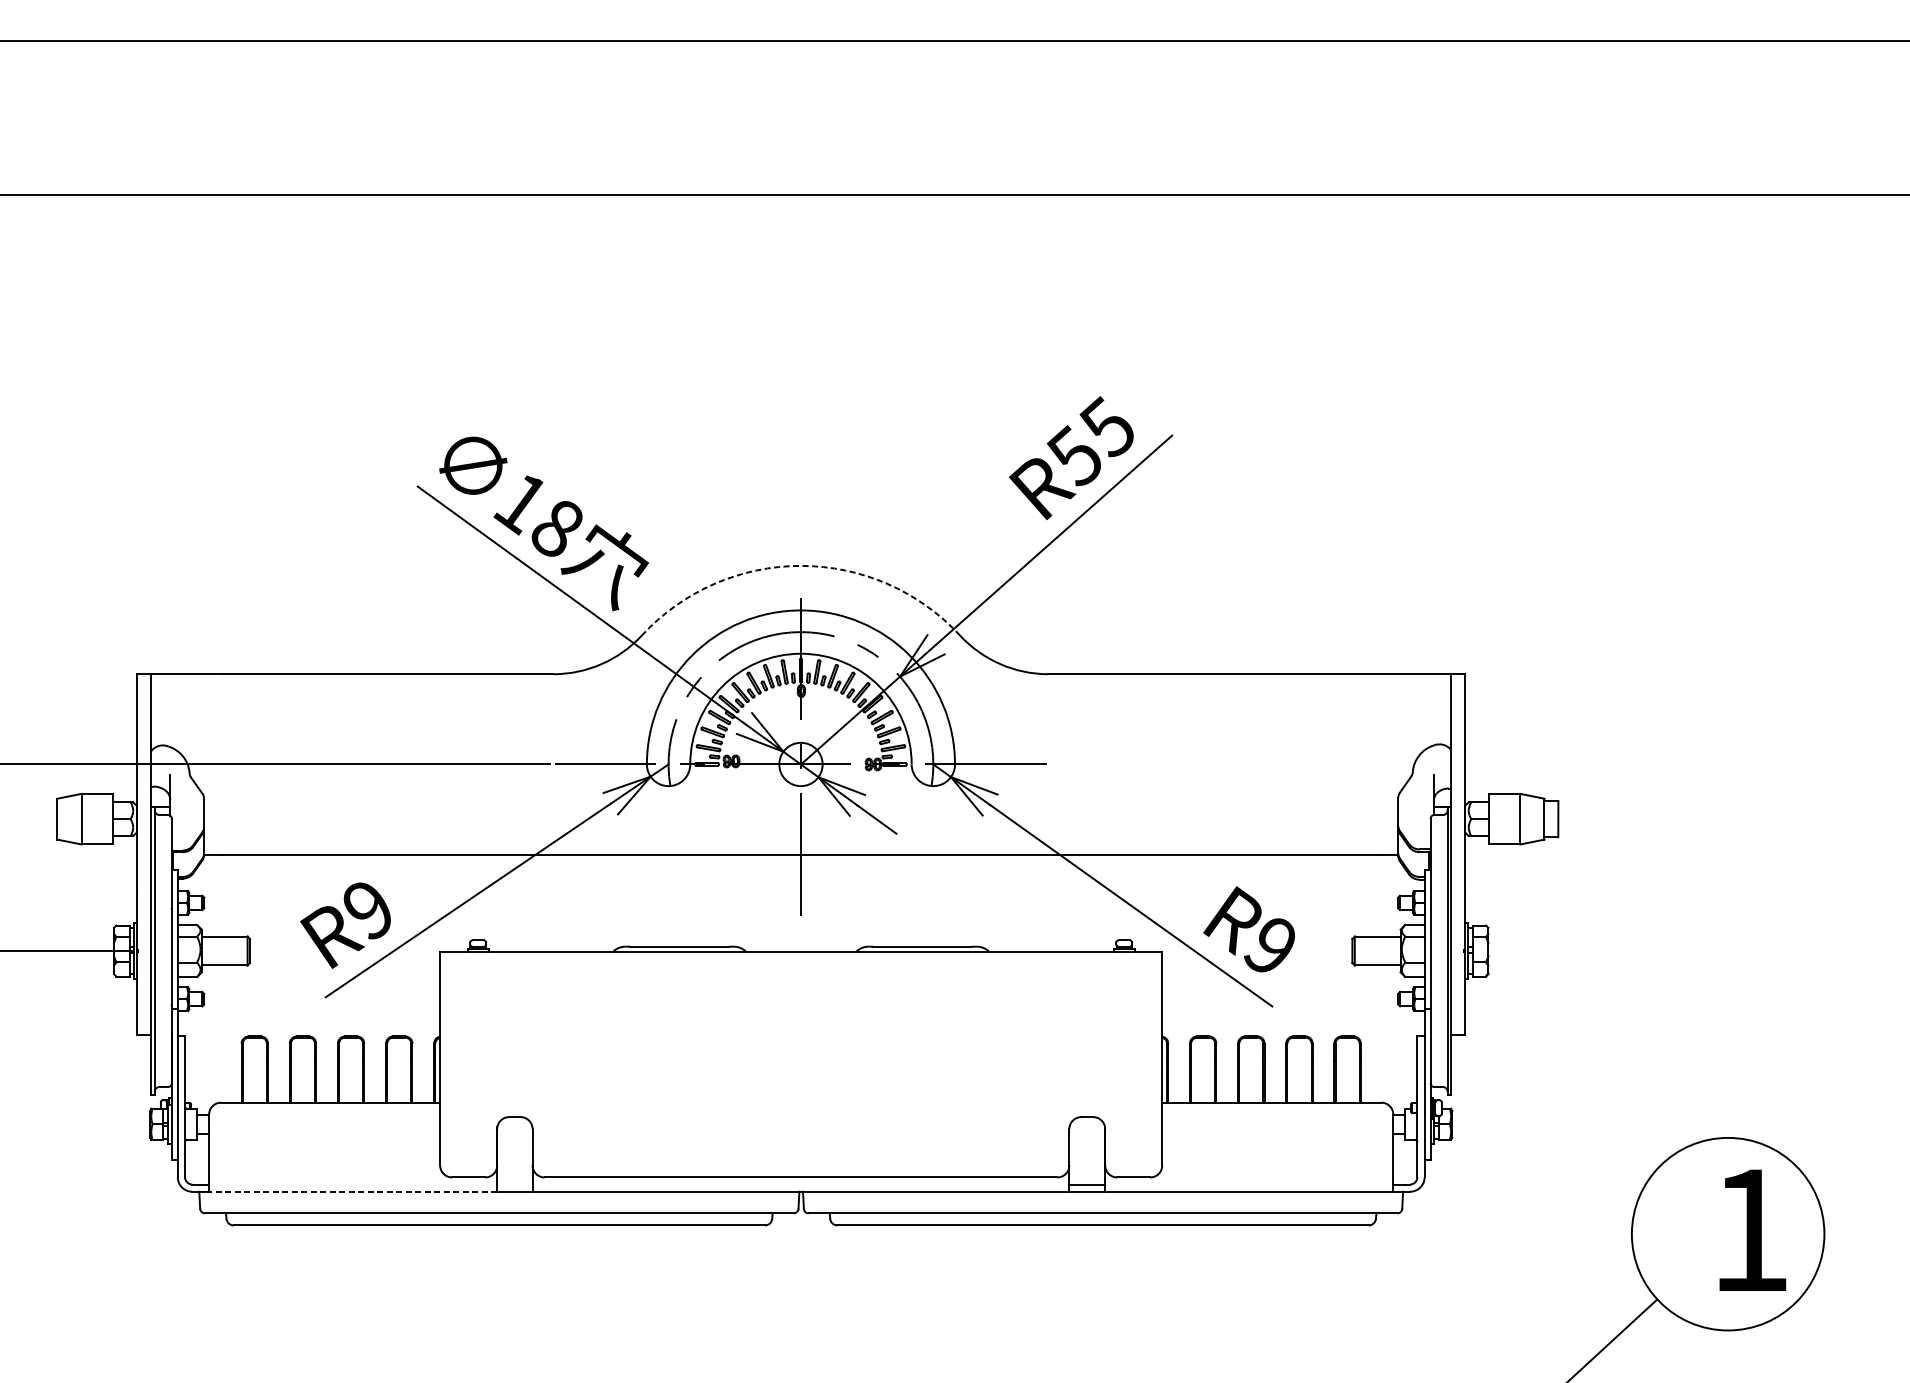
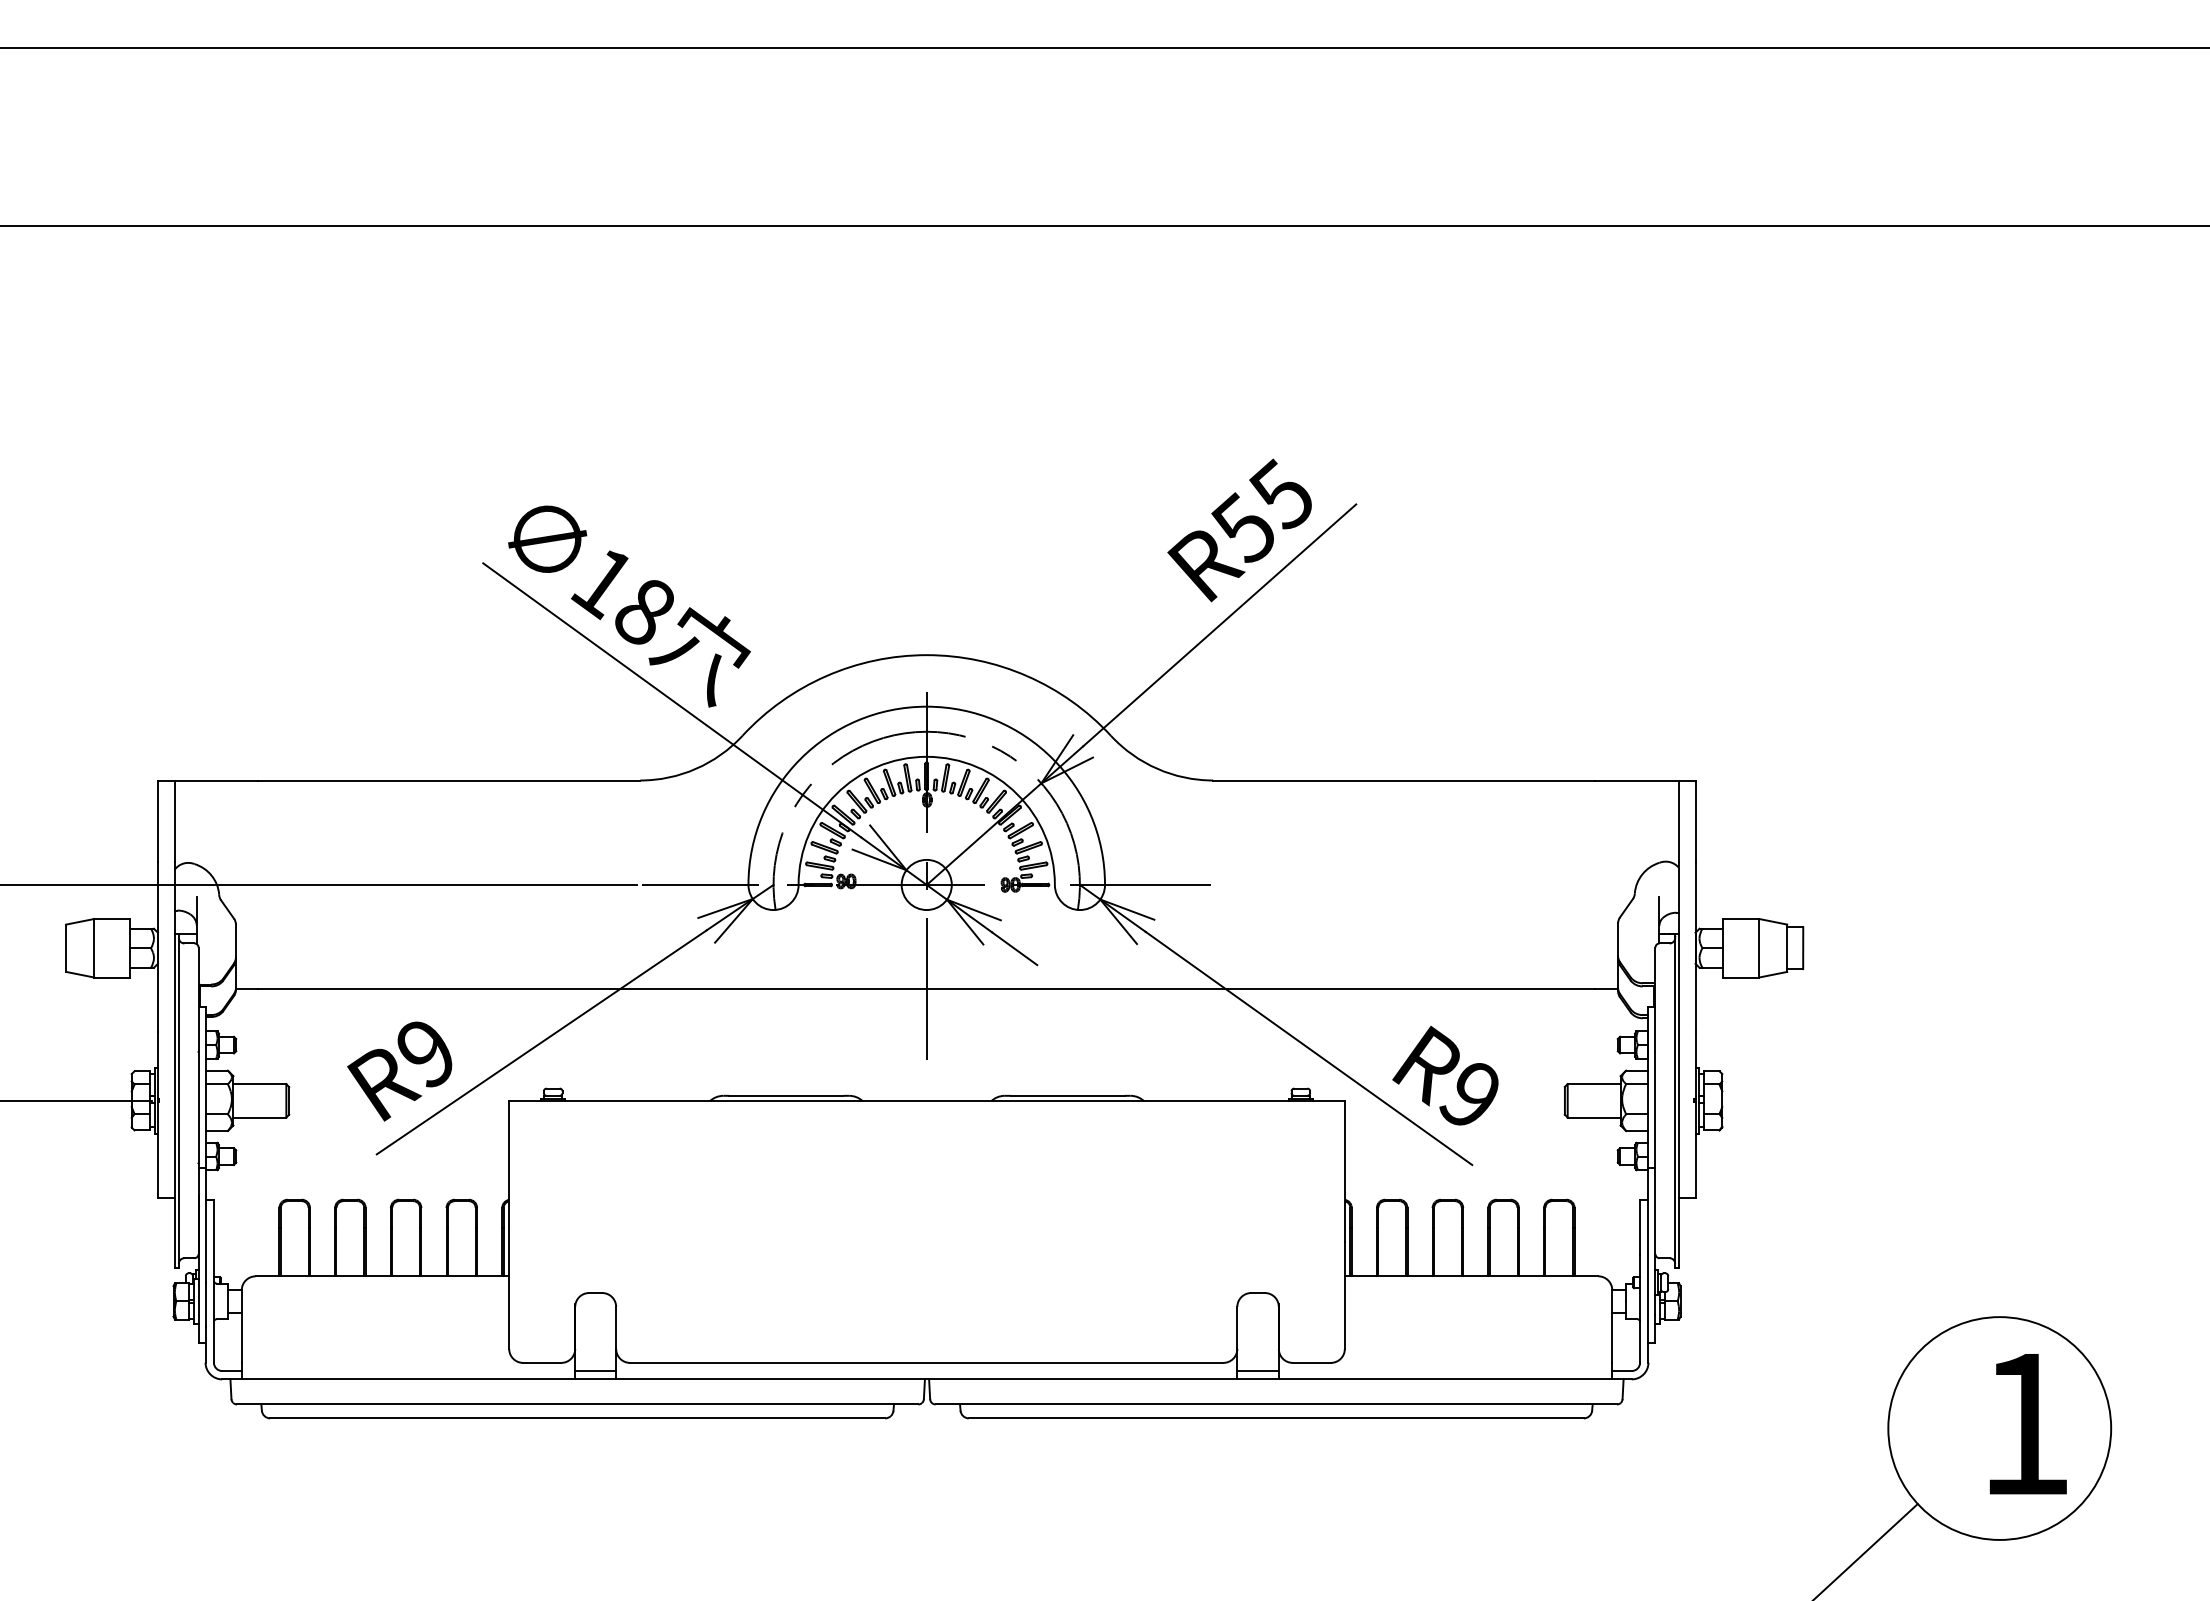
arc: (800, 566) -> (926, 655), dashed -> solid
line: (514, 1184) -> (595, 1371), added
line: (353, 1191) -> (408, 1379), dashed -> solid

